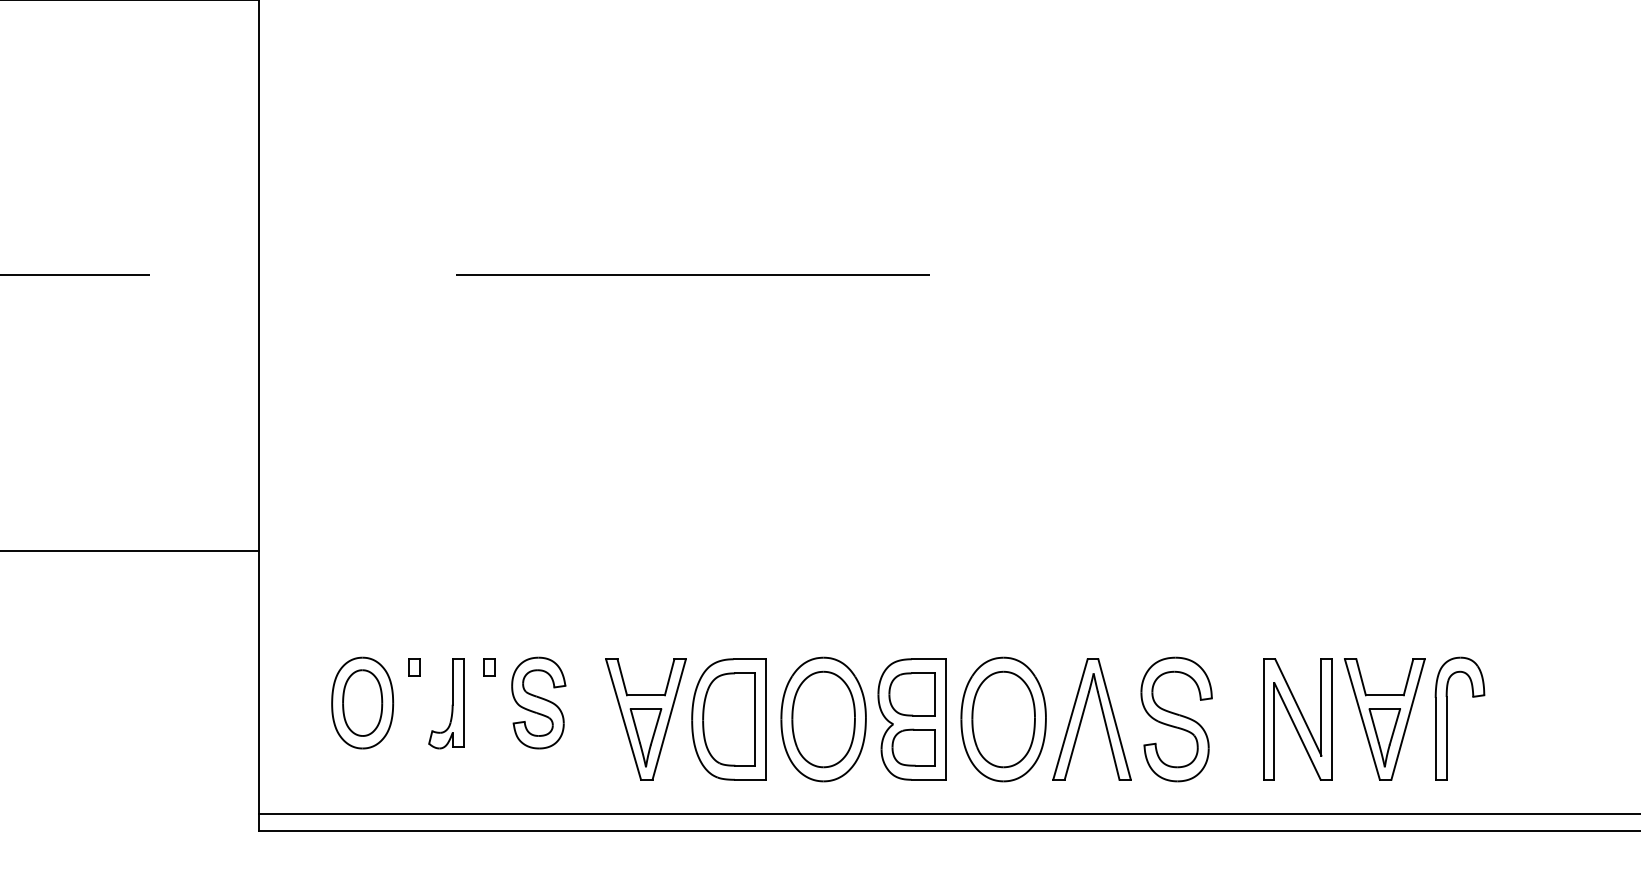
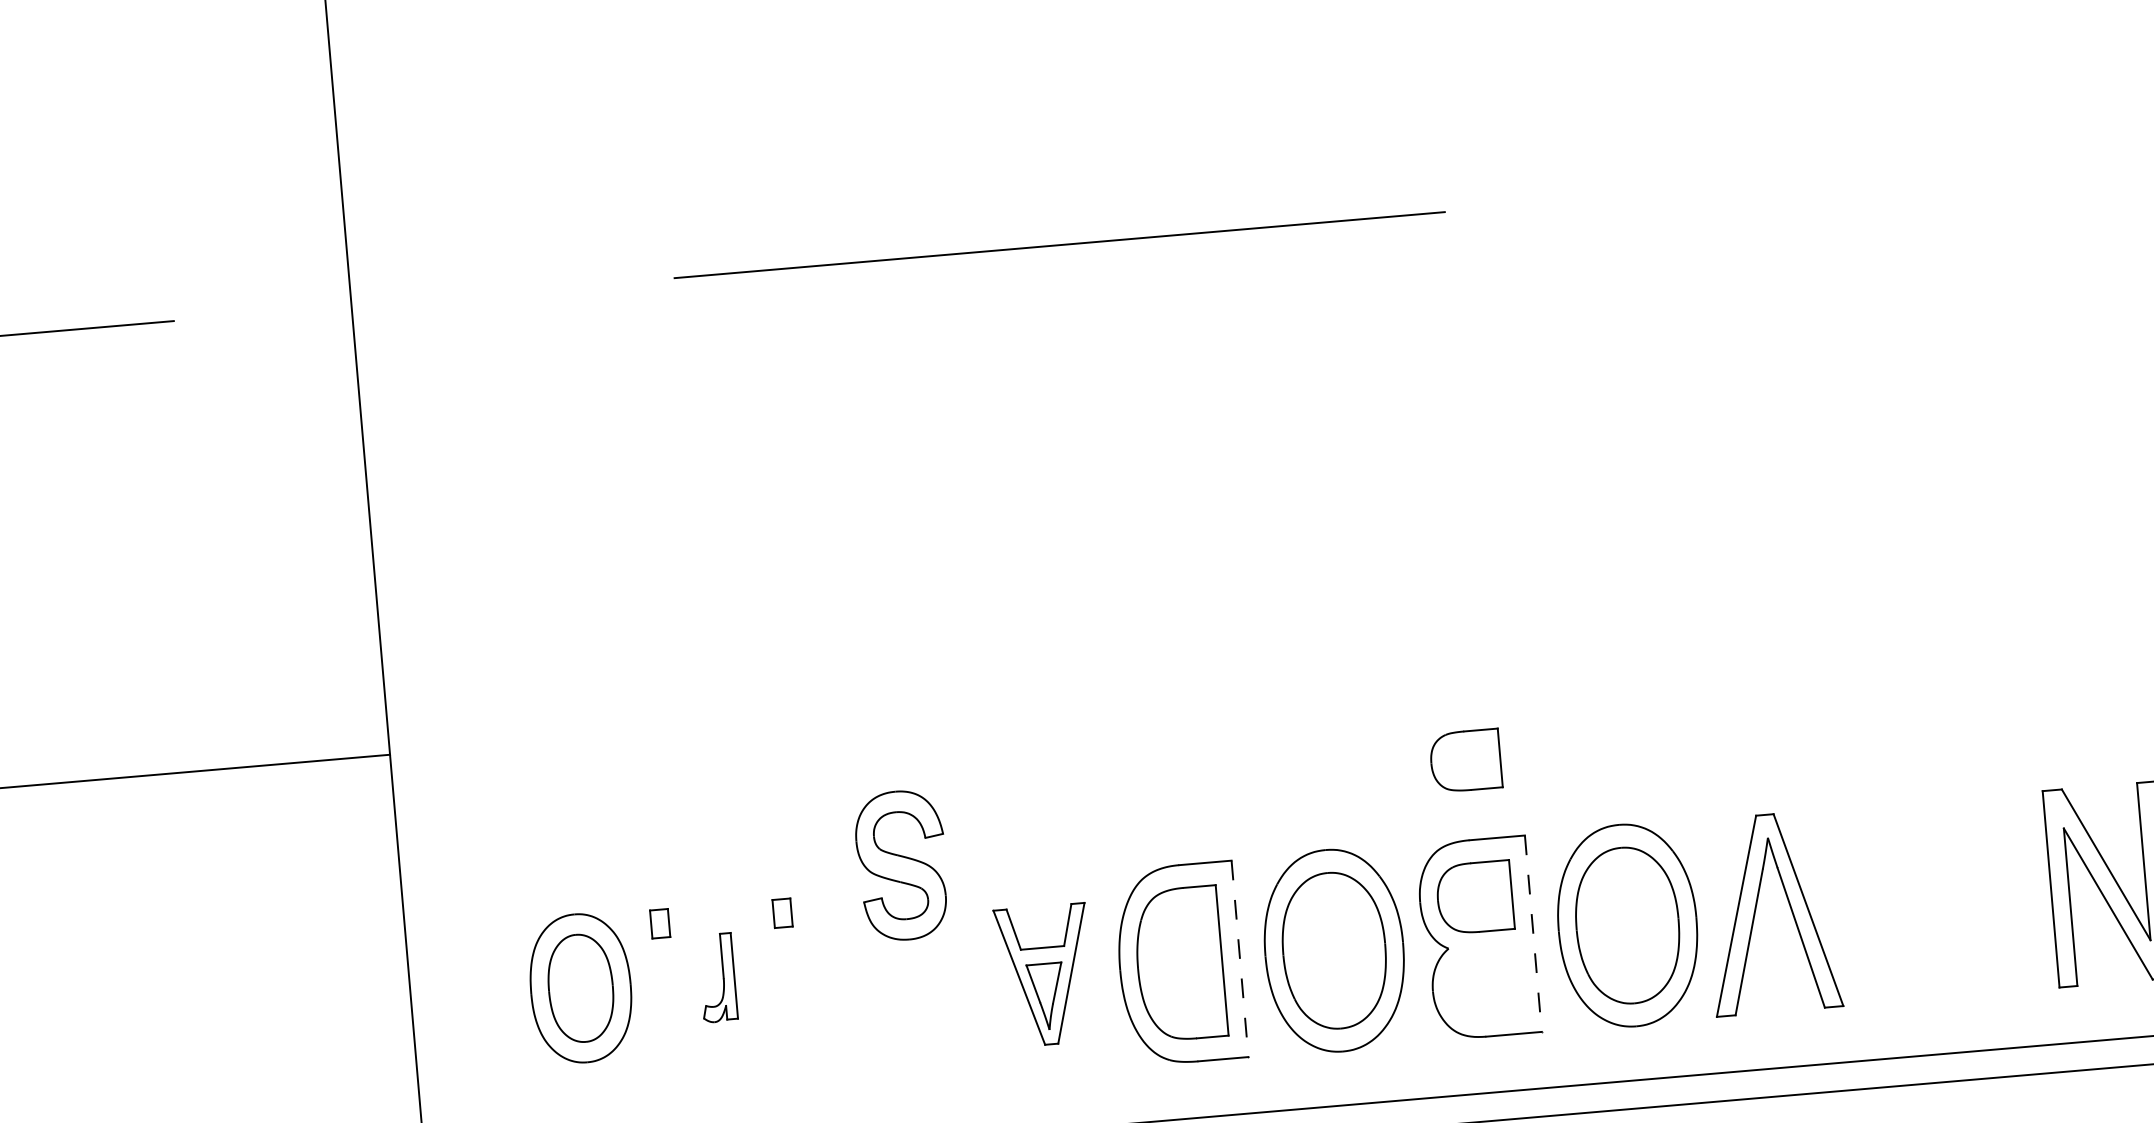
part: (538, 702) -> (901, 864), moved
part: (446, 703) -> (717, 977), size x0.6
part: (645, 719) -> (1044, 975), size x0.7
part: (1176, 719) -> (1909, 901), removed
line: (765, 720) -> (1239, 960), solid -> dashed
line: (945, 720) -> (1533, 935), solid -> dashed
part: (913, 747) -> (1465, 760), moved

